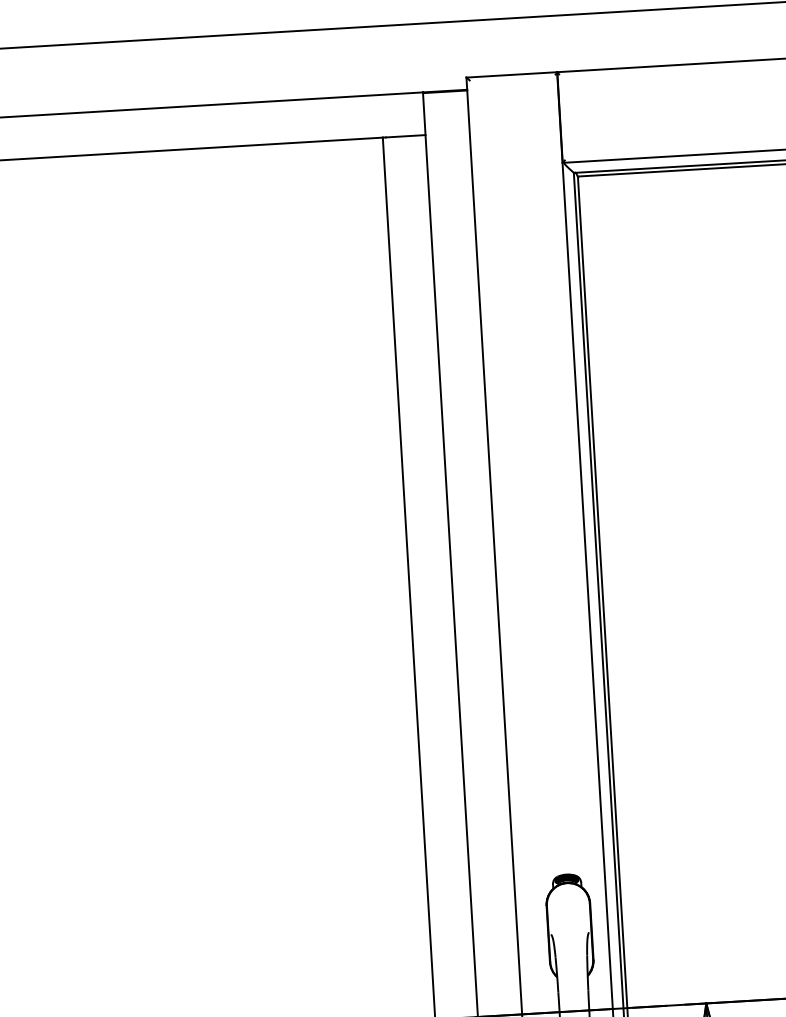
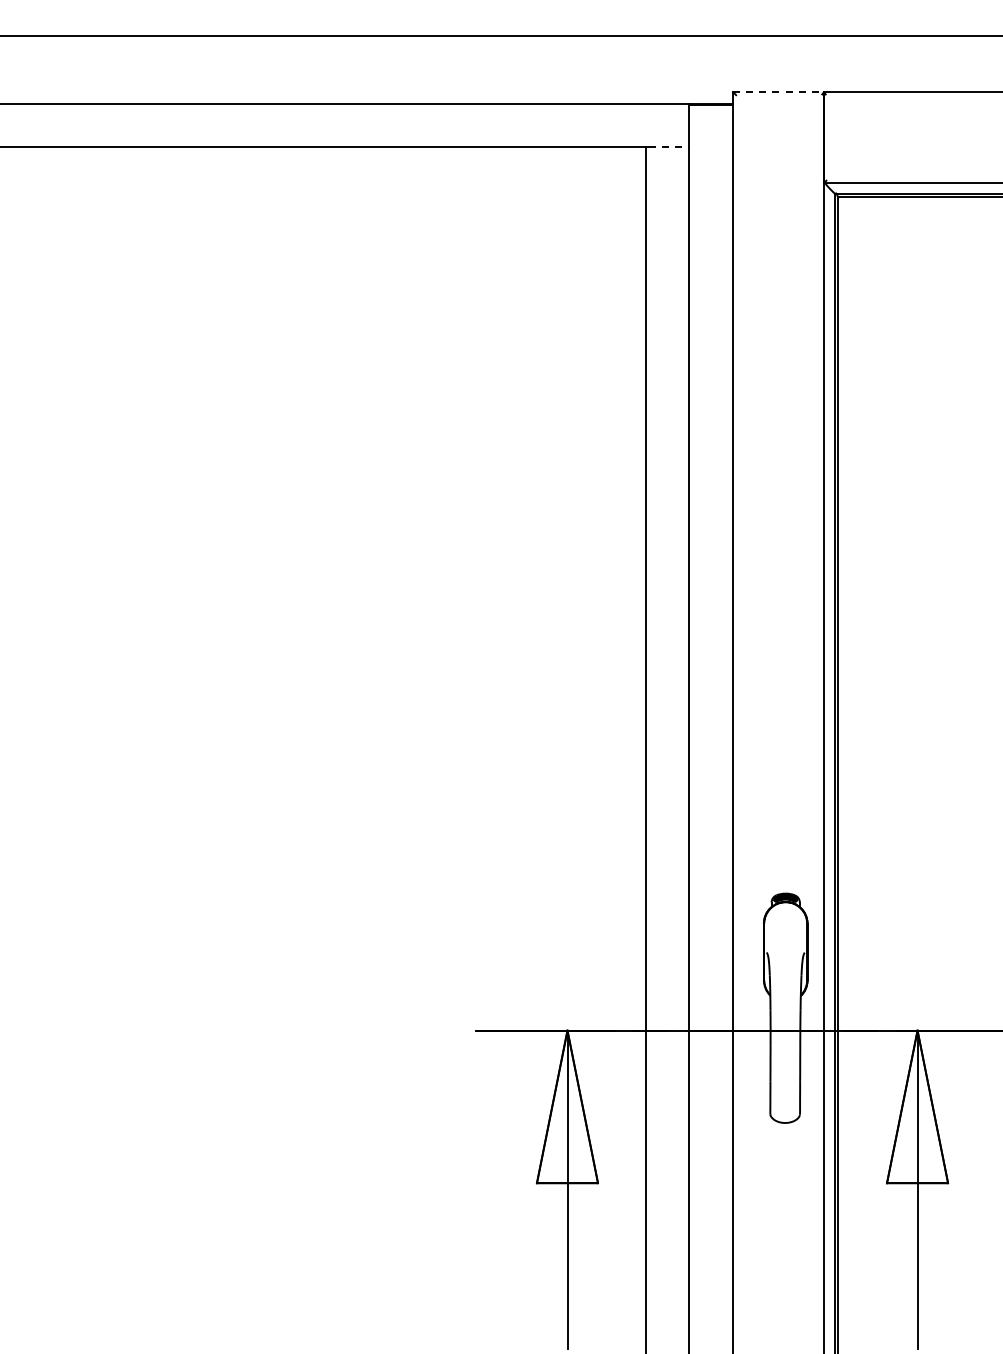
line: (511, 75) -> (778, 92), solid -> dashed
line: (405, 136) -> (668, 147), solid -> dashed

